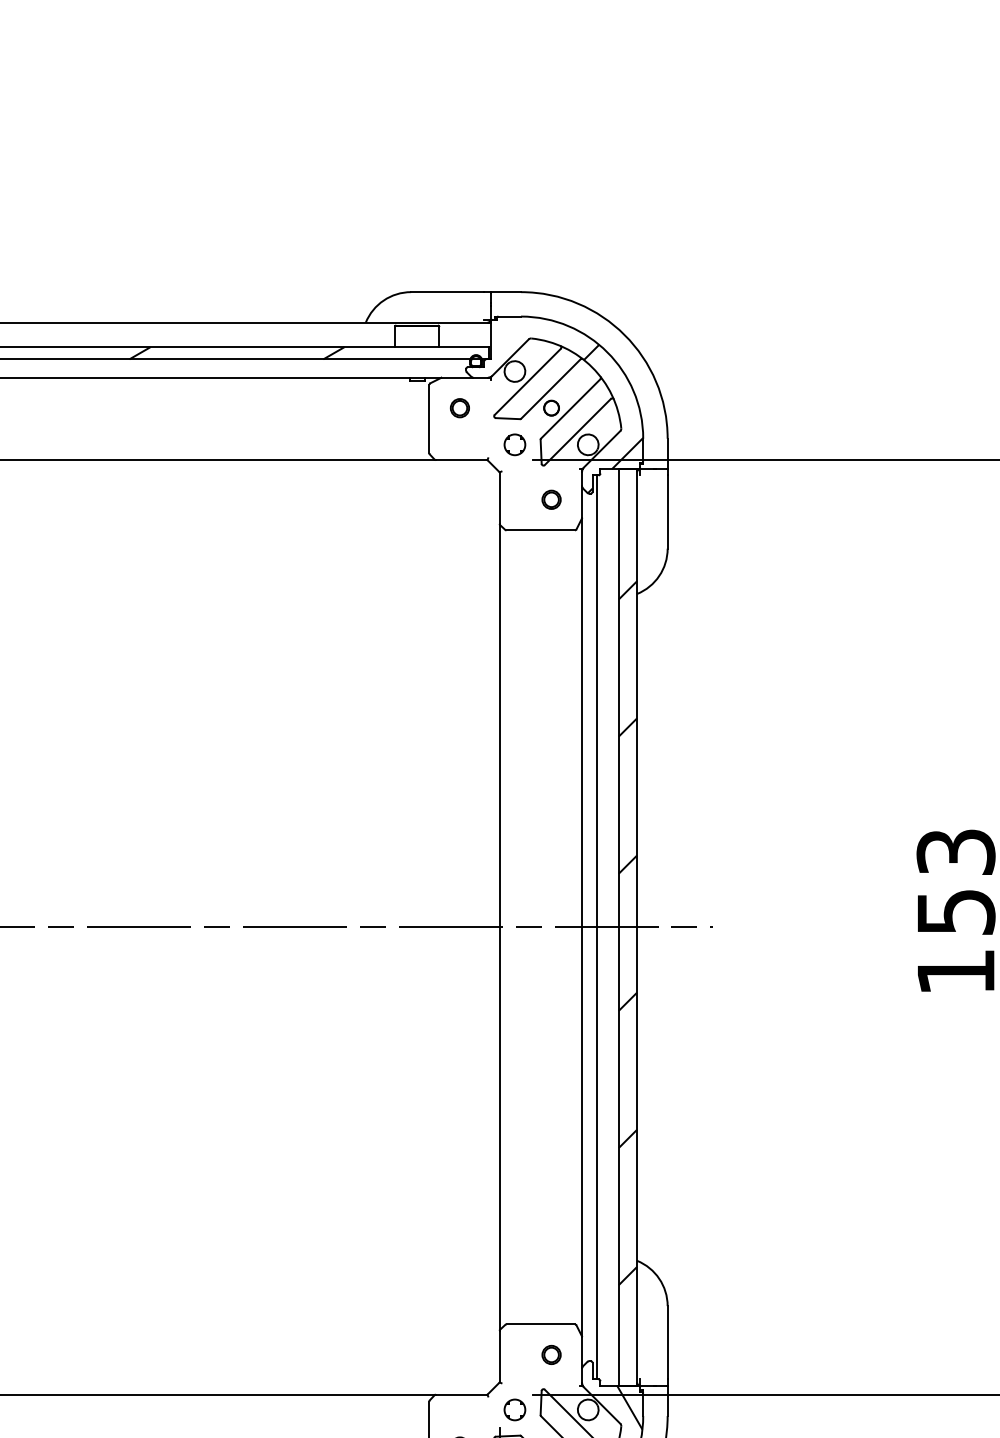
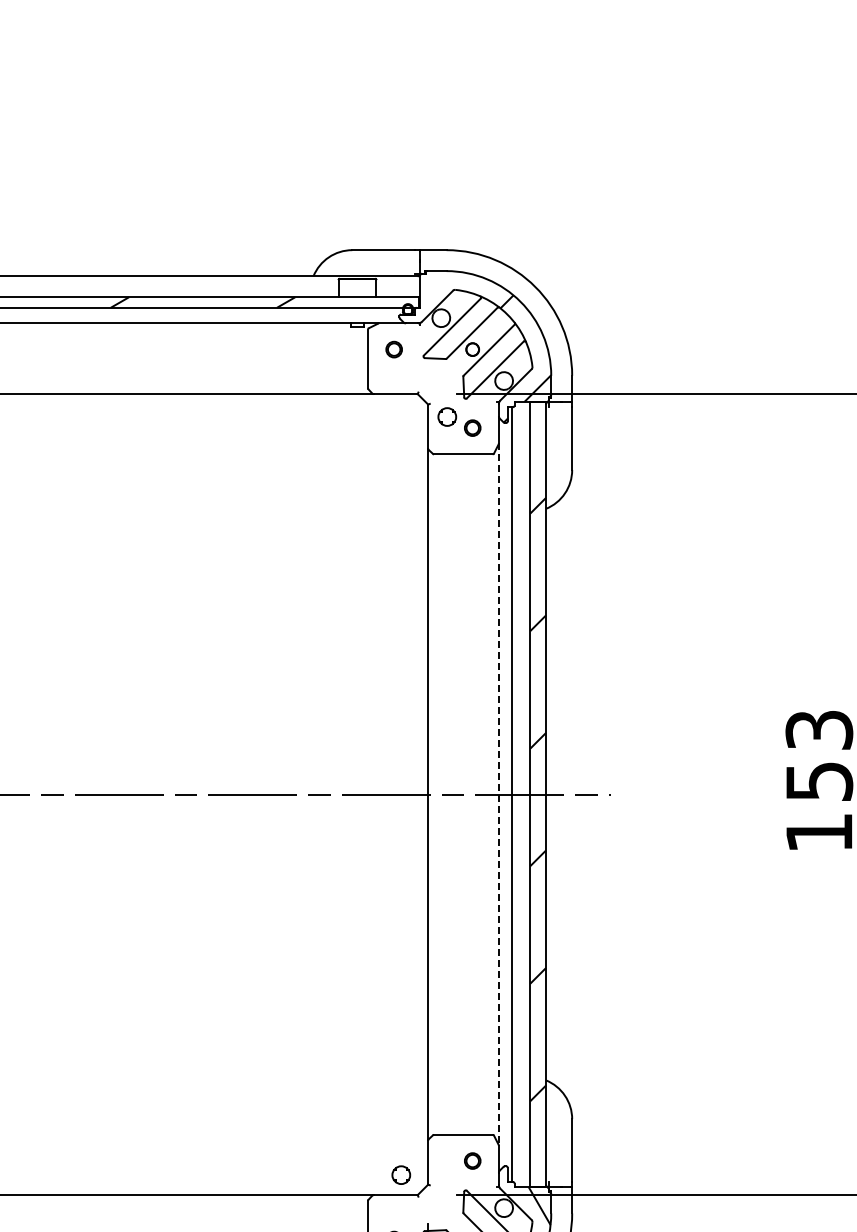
part: (515, 444) -> (447, 416), moved
line: (581, 928) -> (498, 795), solid -> dashed
part: (515, 1409) -> (401, 1174), moved

